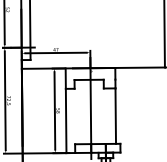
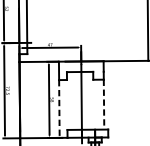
line: (115, 116) -> (103, 104), solid -> dashed
line: (66, 121) -> (59, 109), solid -> dashed

